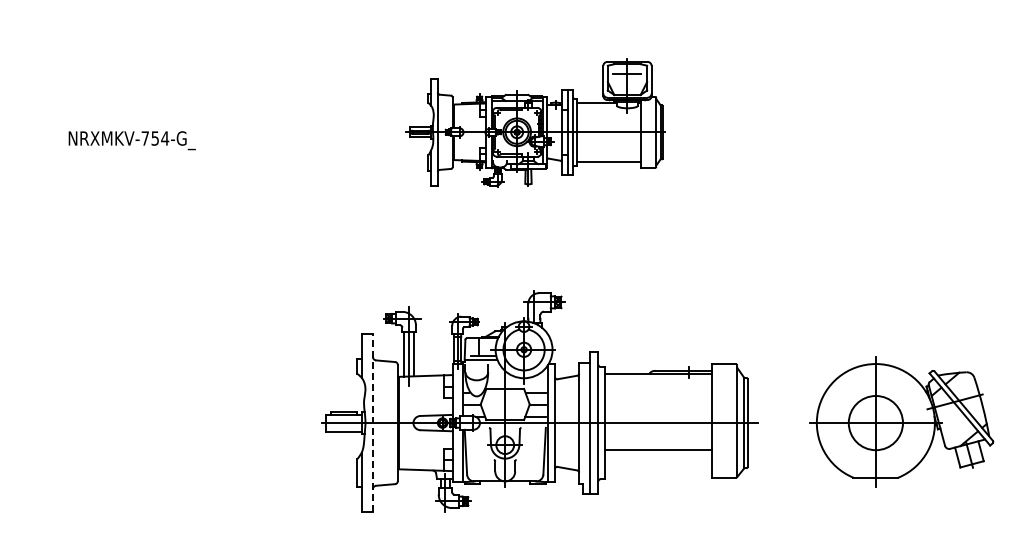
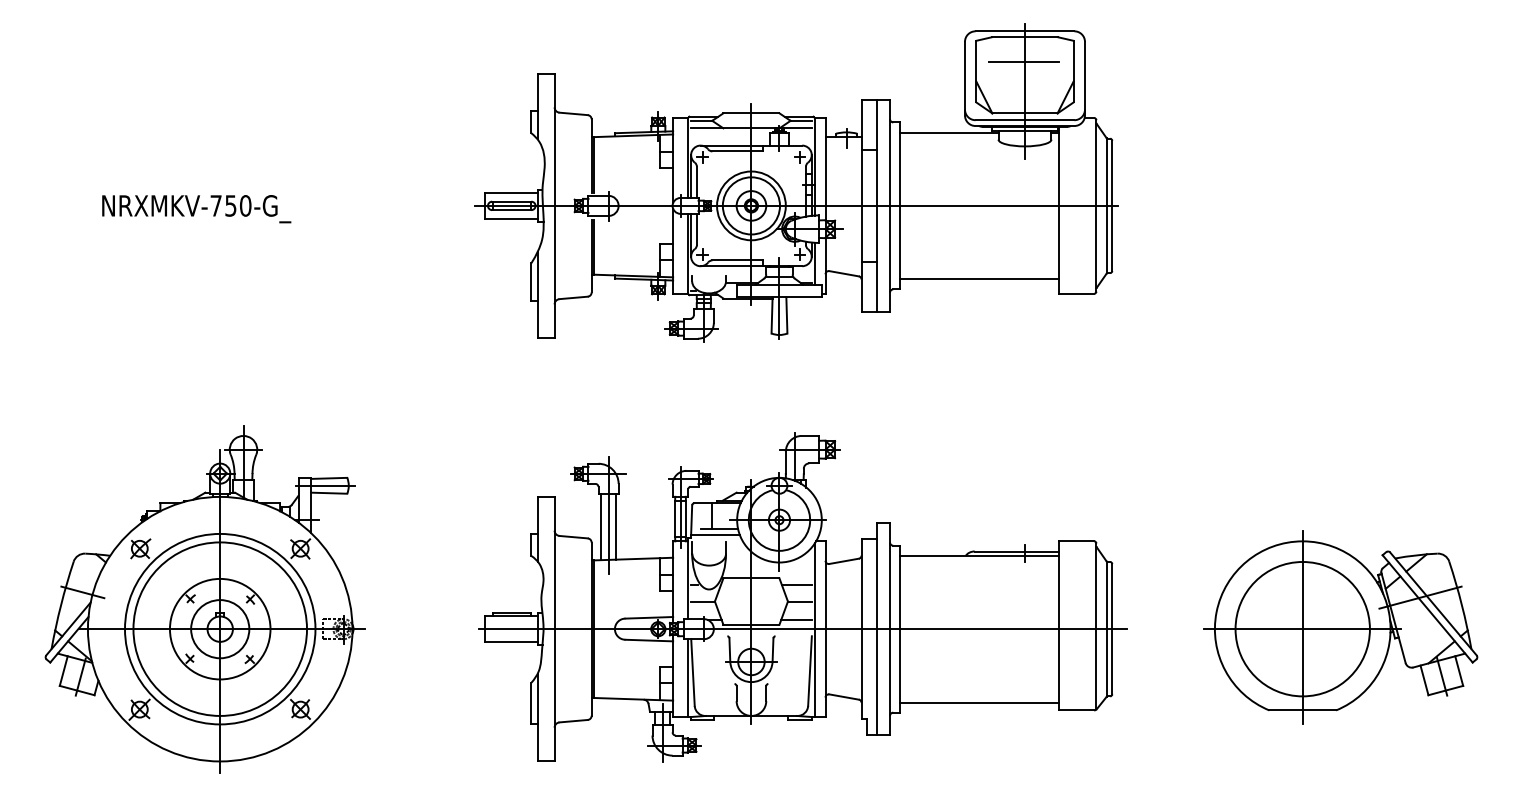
part: (534, 122) -> (794, 182), size x1.67
text: (165, 138) -> (246, 205), NRXMKV-754-G_ -> NRXMKV-750-G_
part: (137, 402) -> (204, 598), added
circle: (875, 422) -> (1302, 628), size x1.67
line: (372, 423) -> (554, 629), dashed -> solid
line: (658, 450) -> (979, 702), moved

